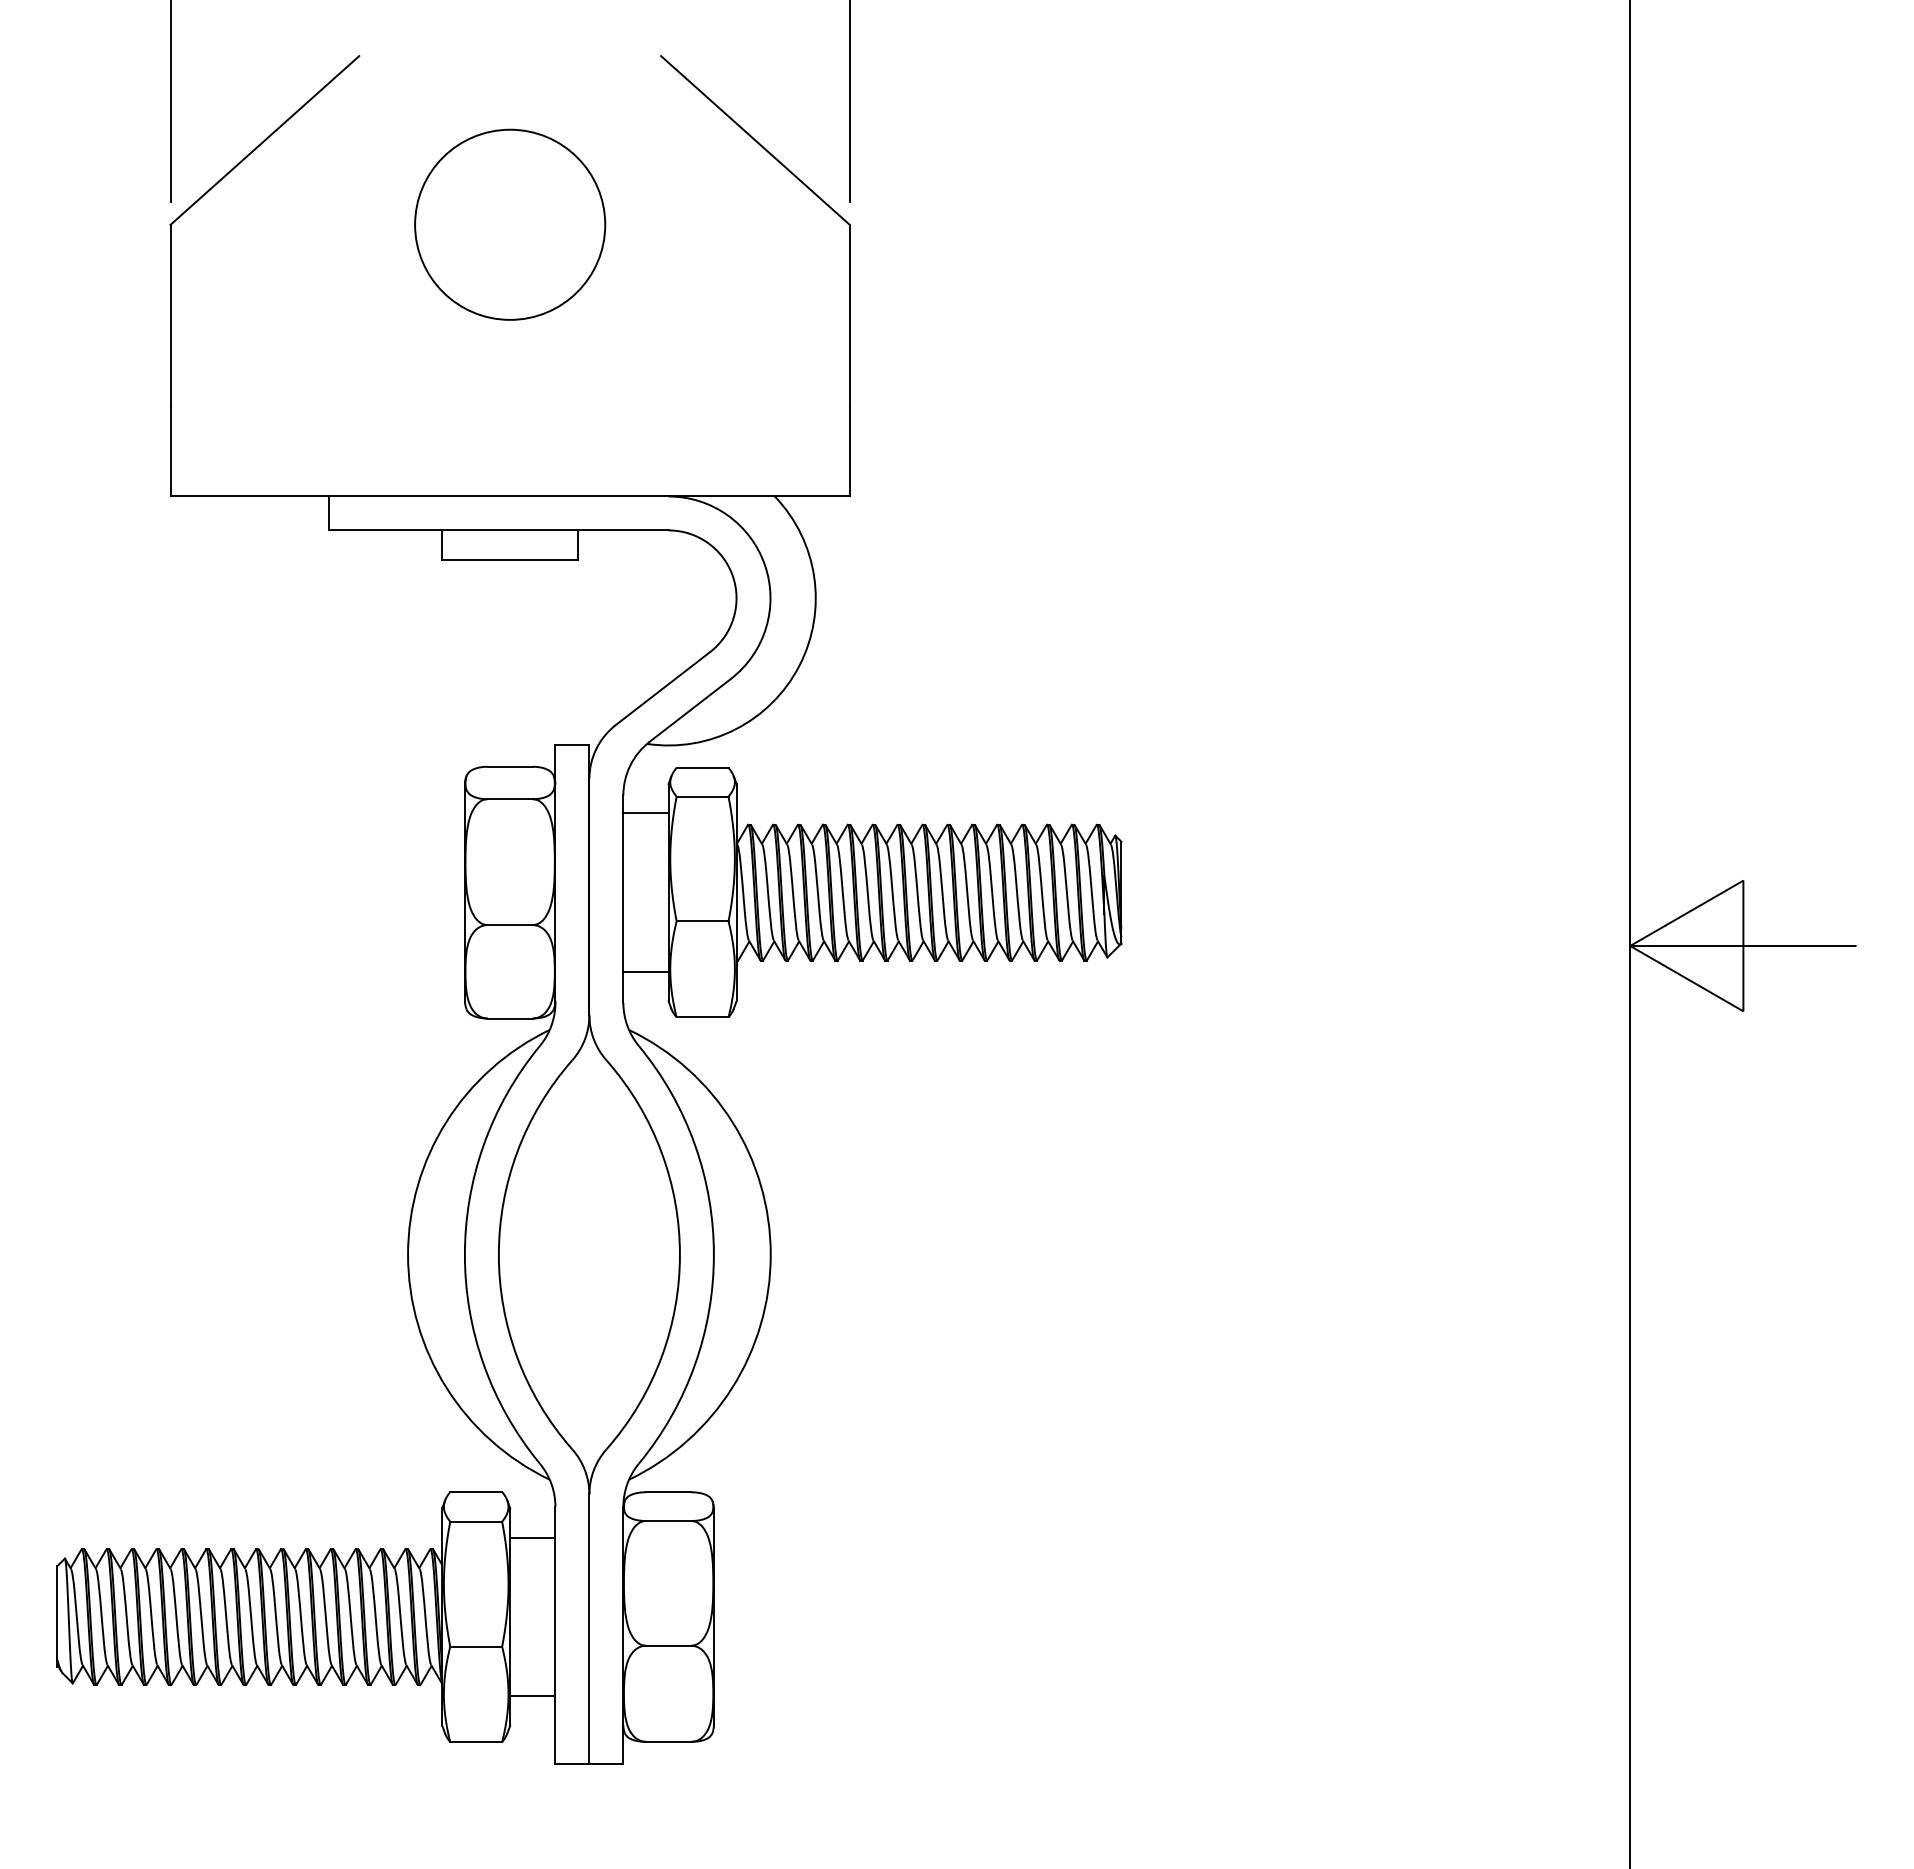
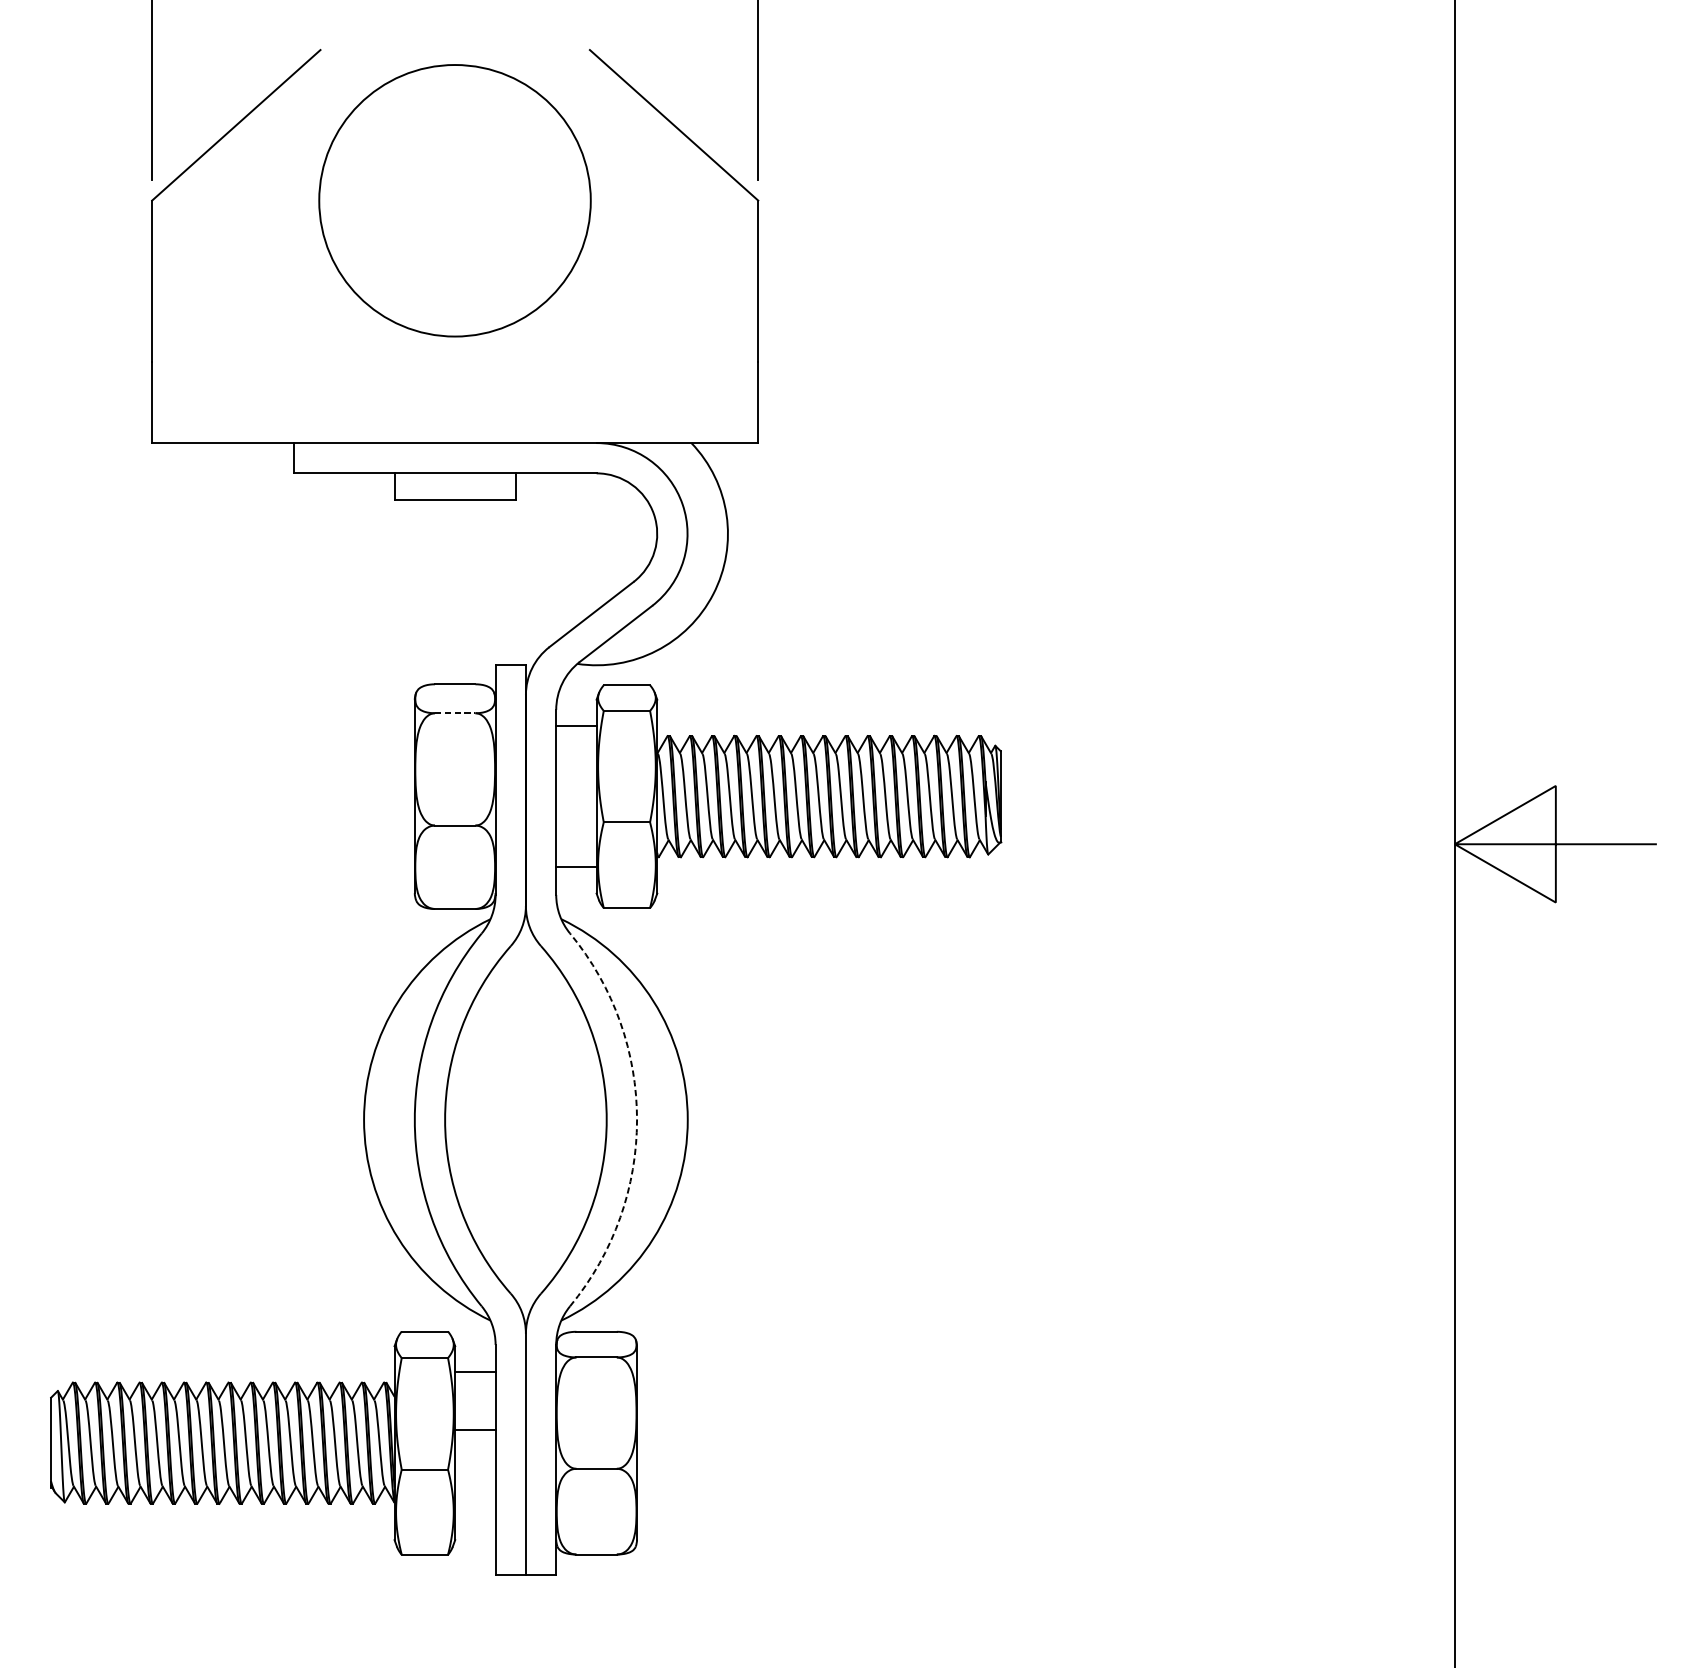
circle: (510, 224) -> (455, 200), size x1.6
line: (510, 799) -> (455, 713), solid -> dashed
arc: (713, 1254) -> (636, 1119), solid -> dashed
line: (532, 1696) -> (475, 1430), moved

